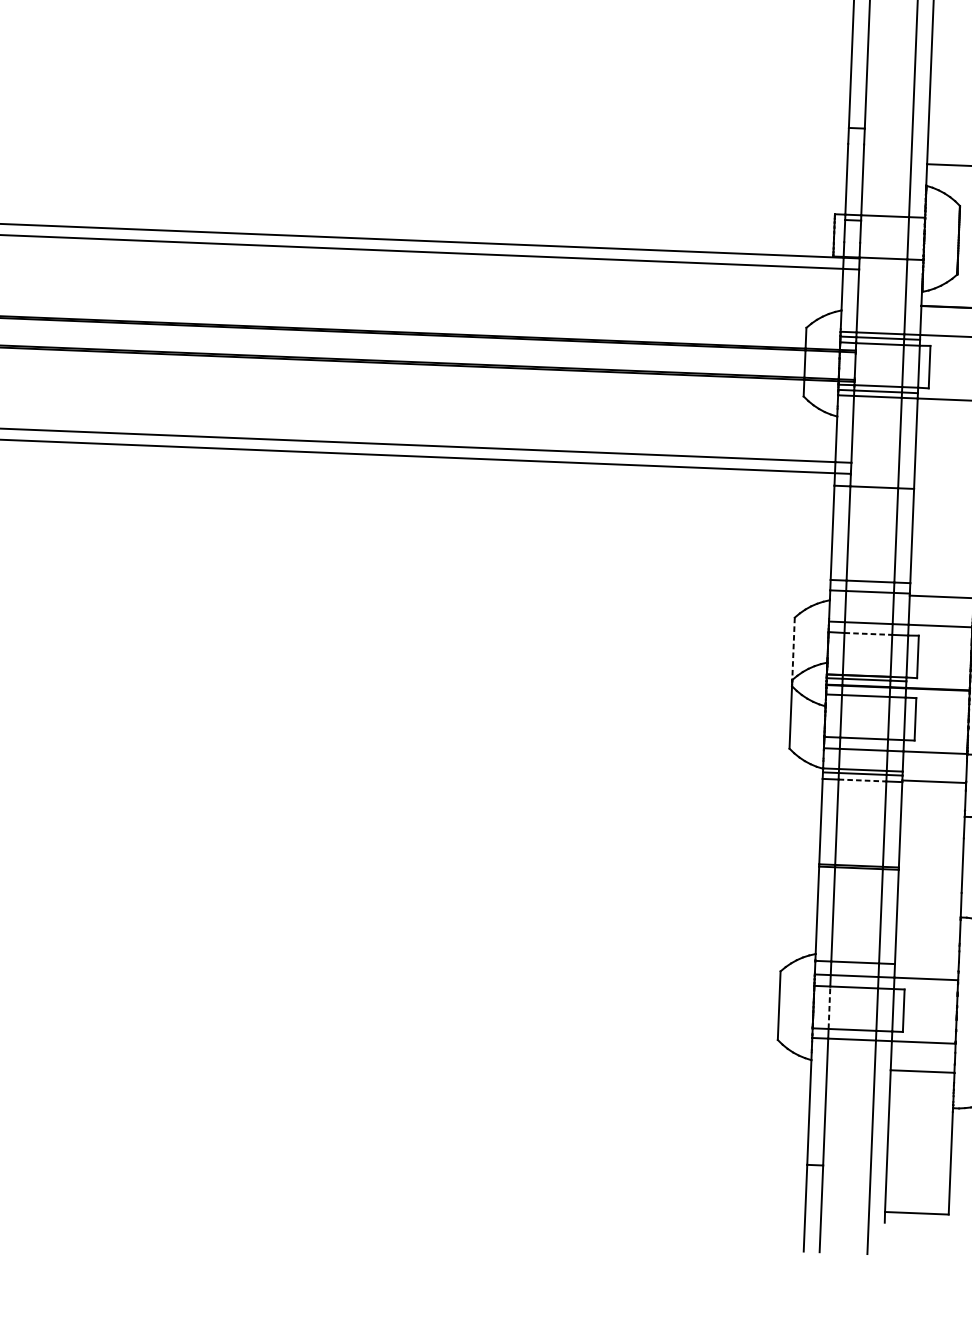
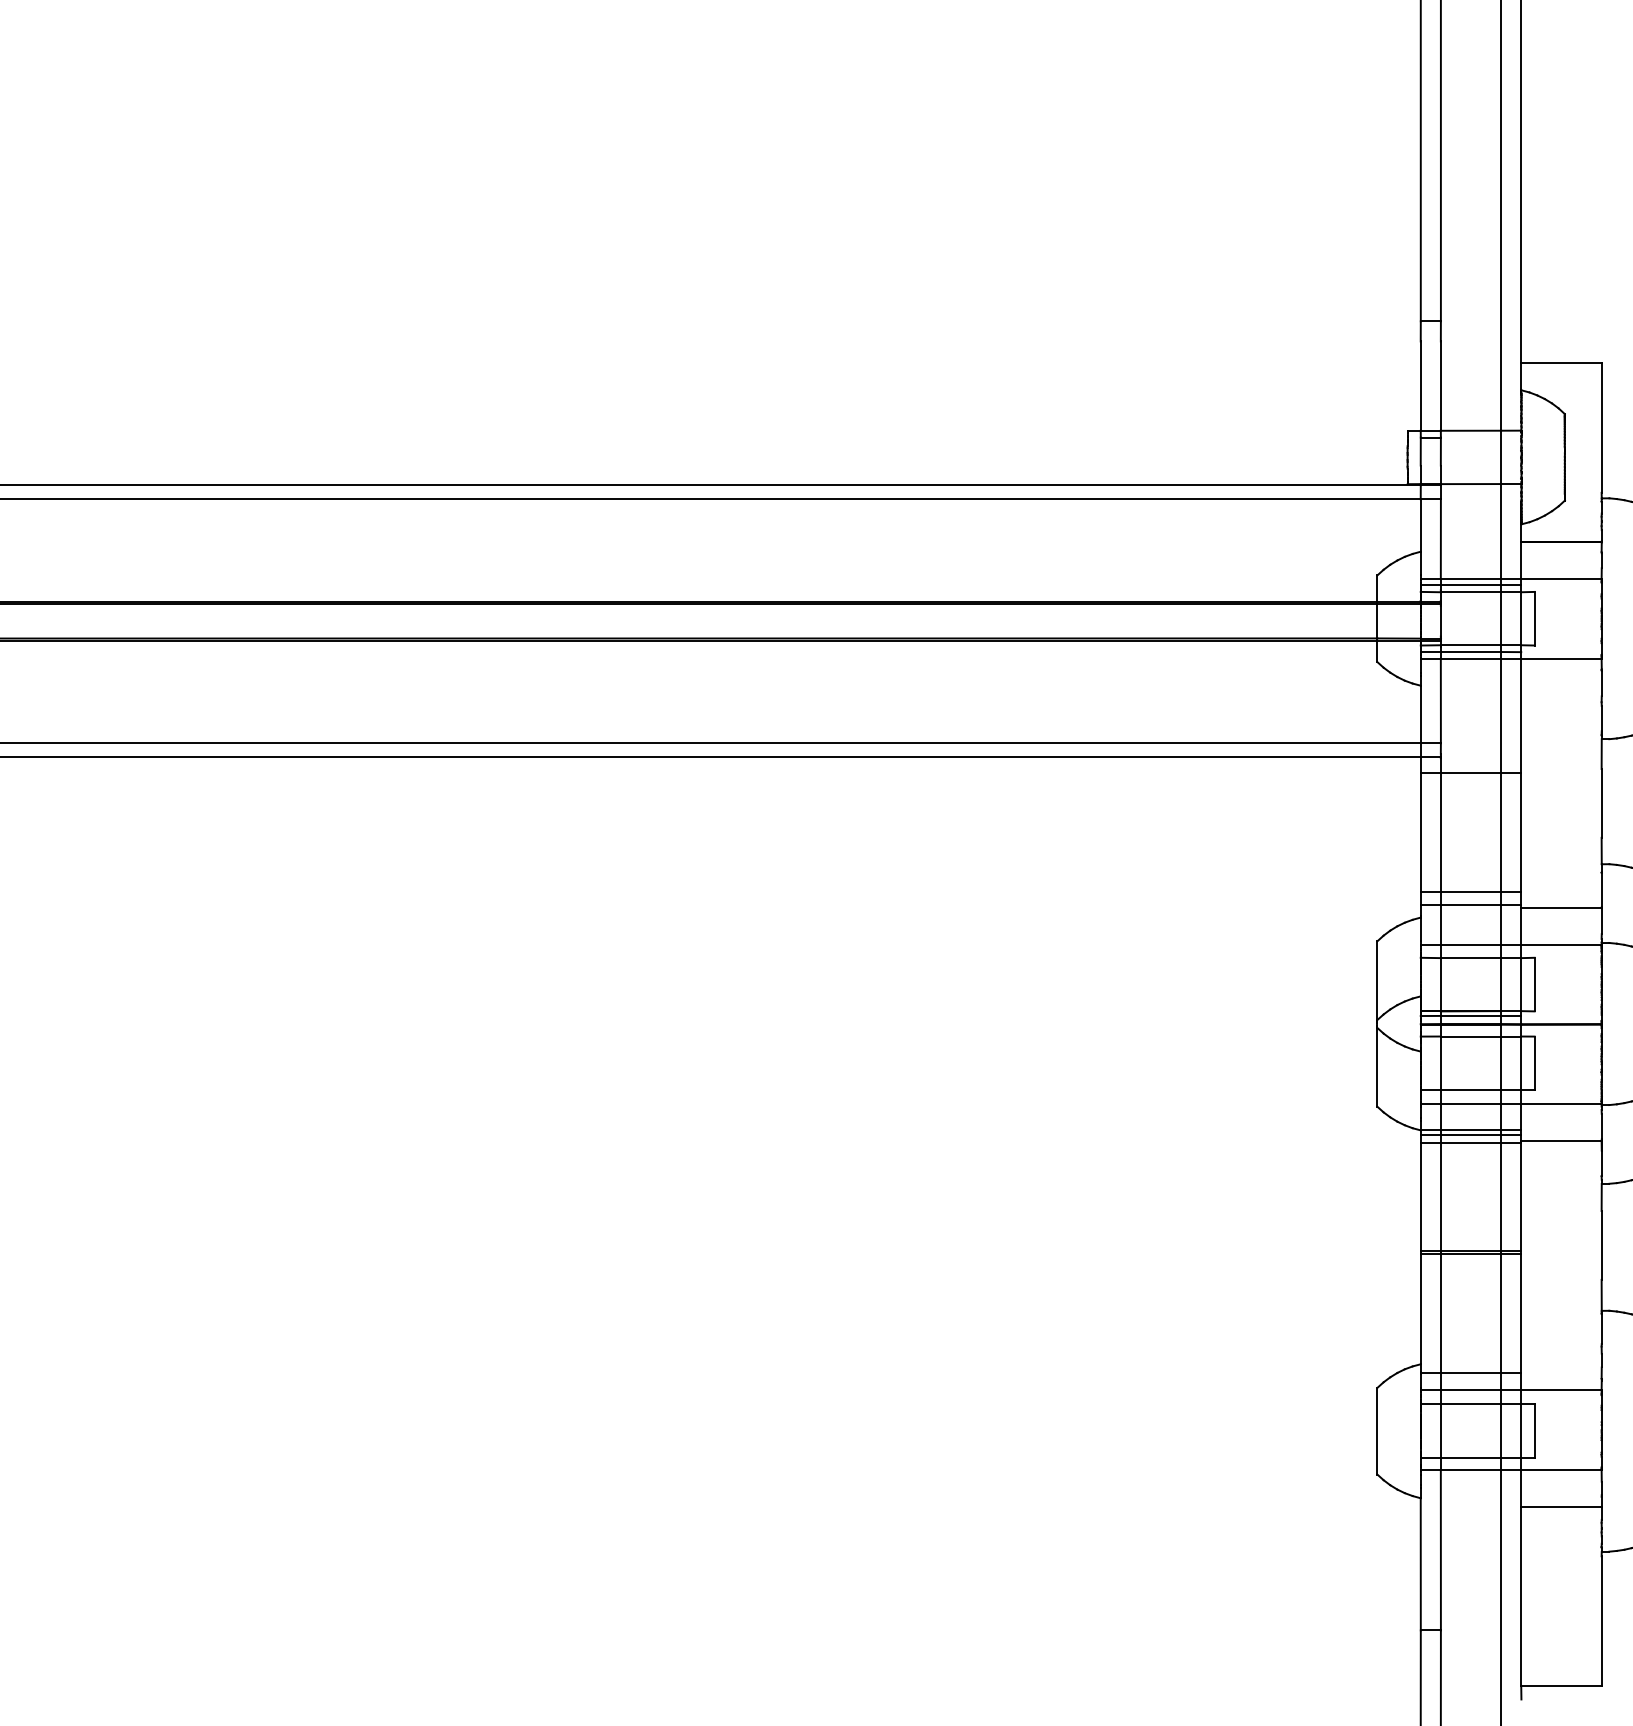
line: (868, 634) -> (1471, 958), dashed -> solid
line: (793, 648) -> (1377, 980), dashed -> solid
line: (862, 780) -> (1471, 1143), dashed -> solid
line: (829, 1007) -> (1440, 1431), dashed -> solid

